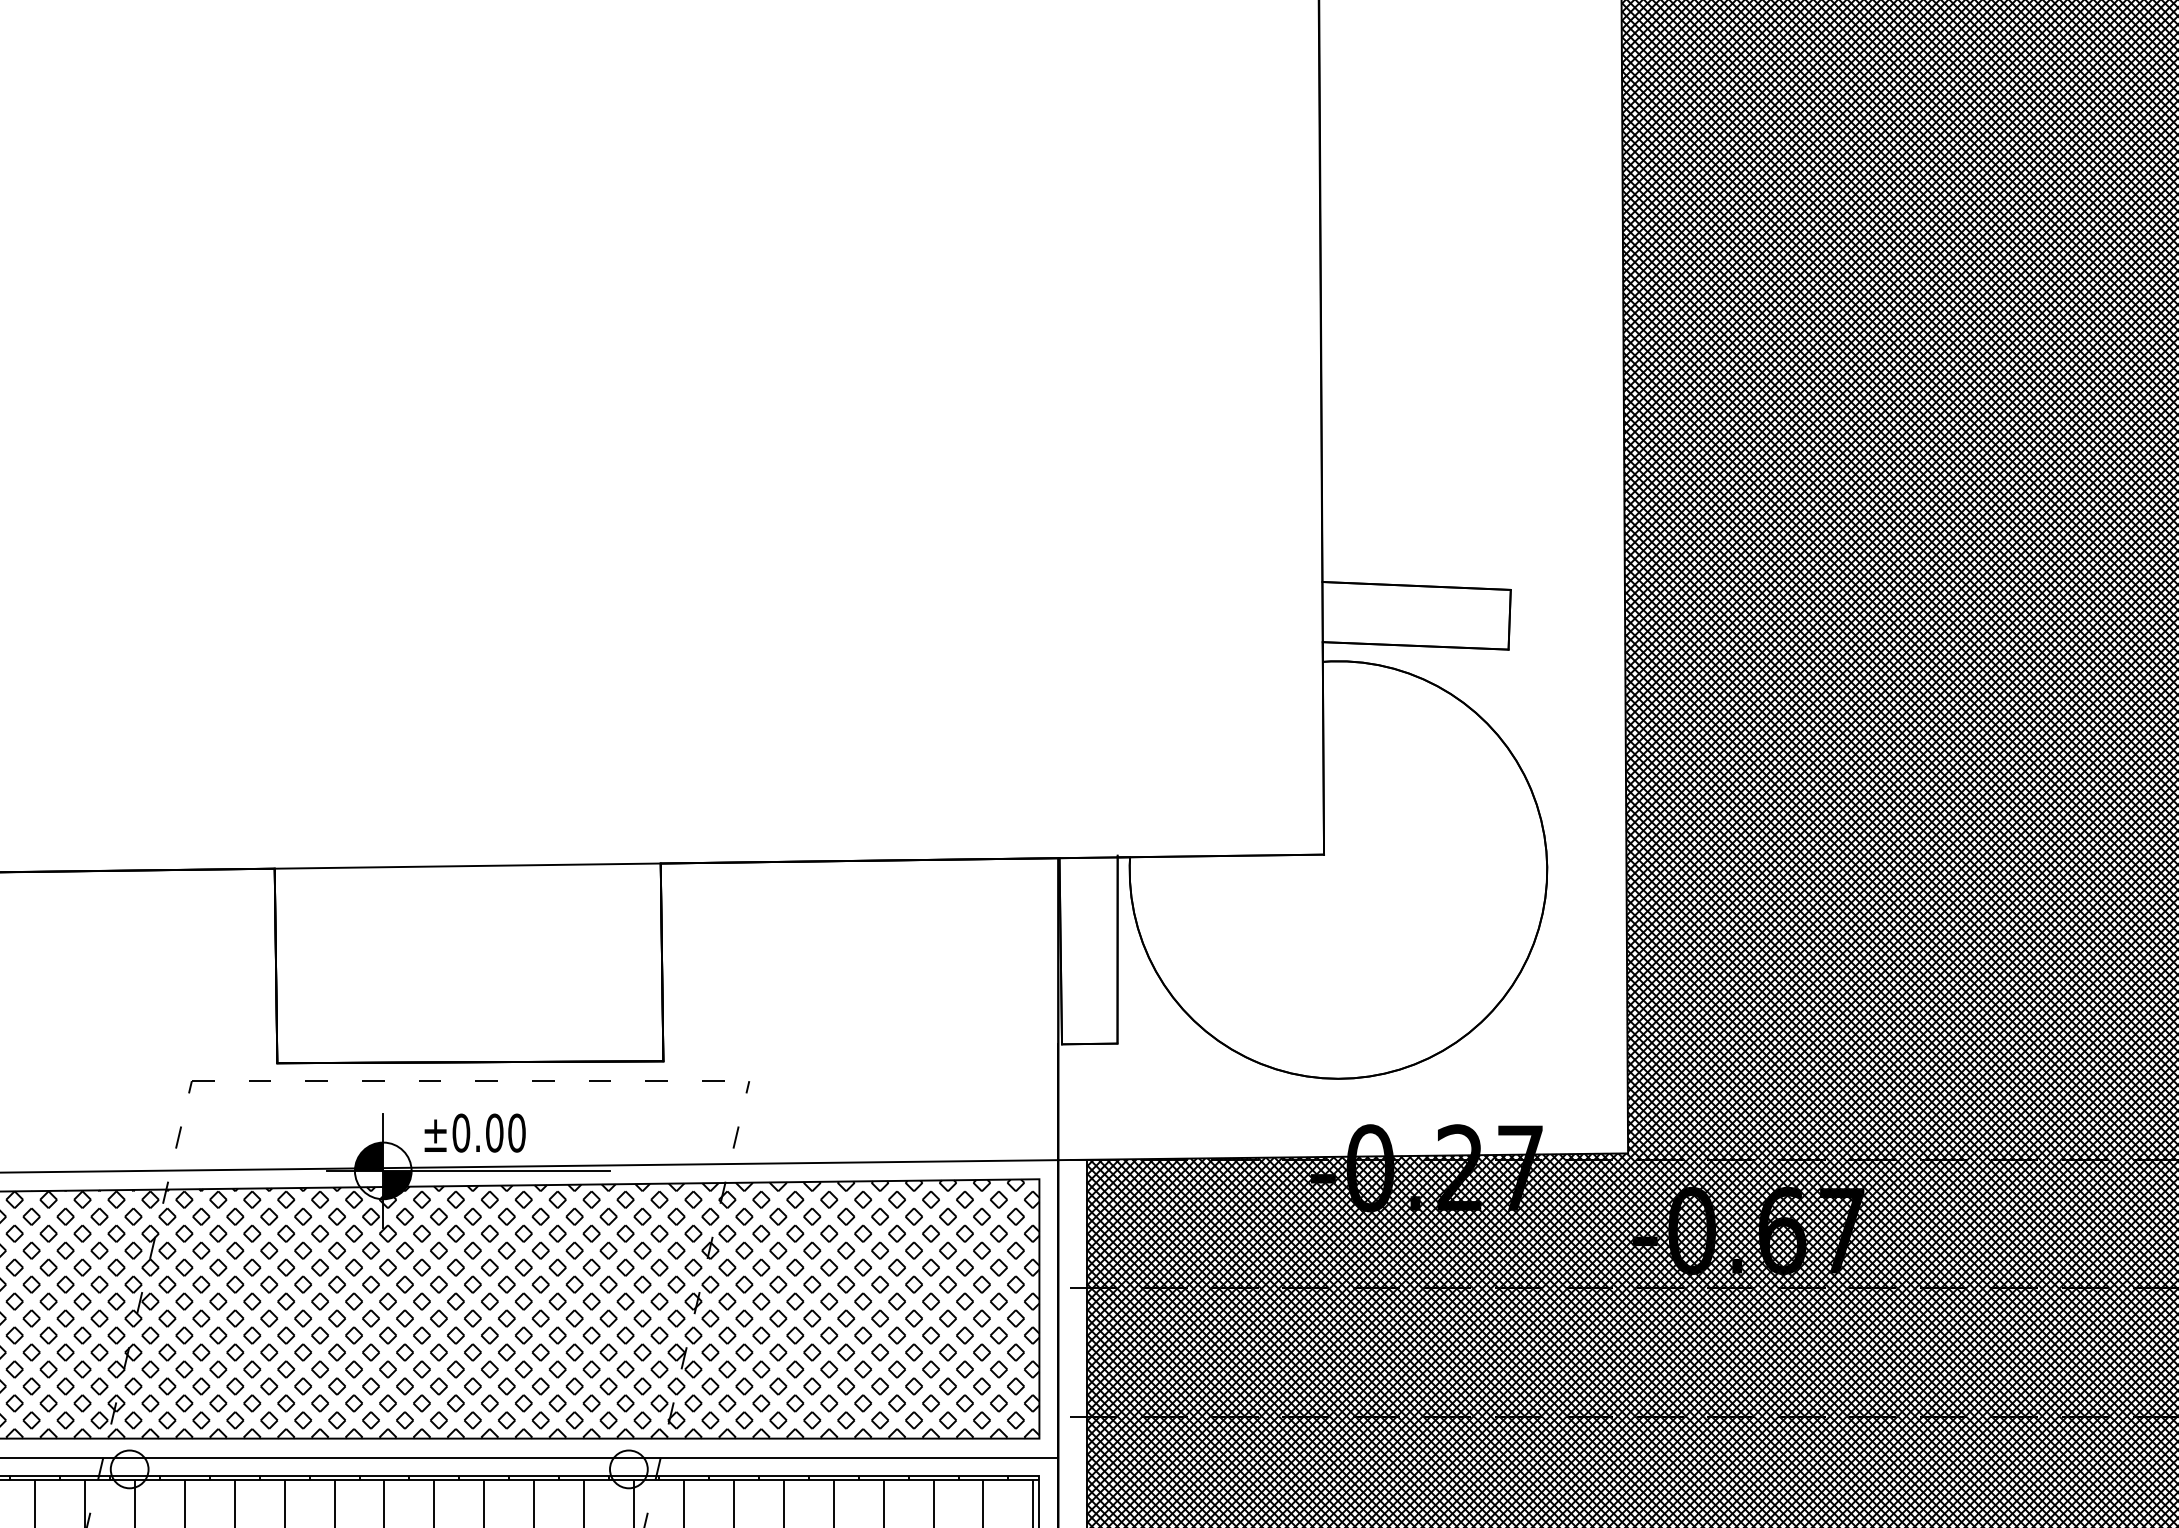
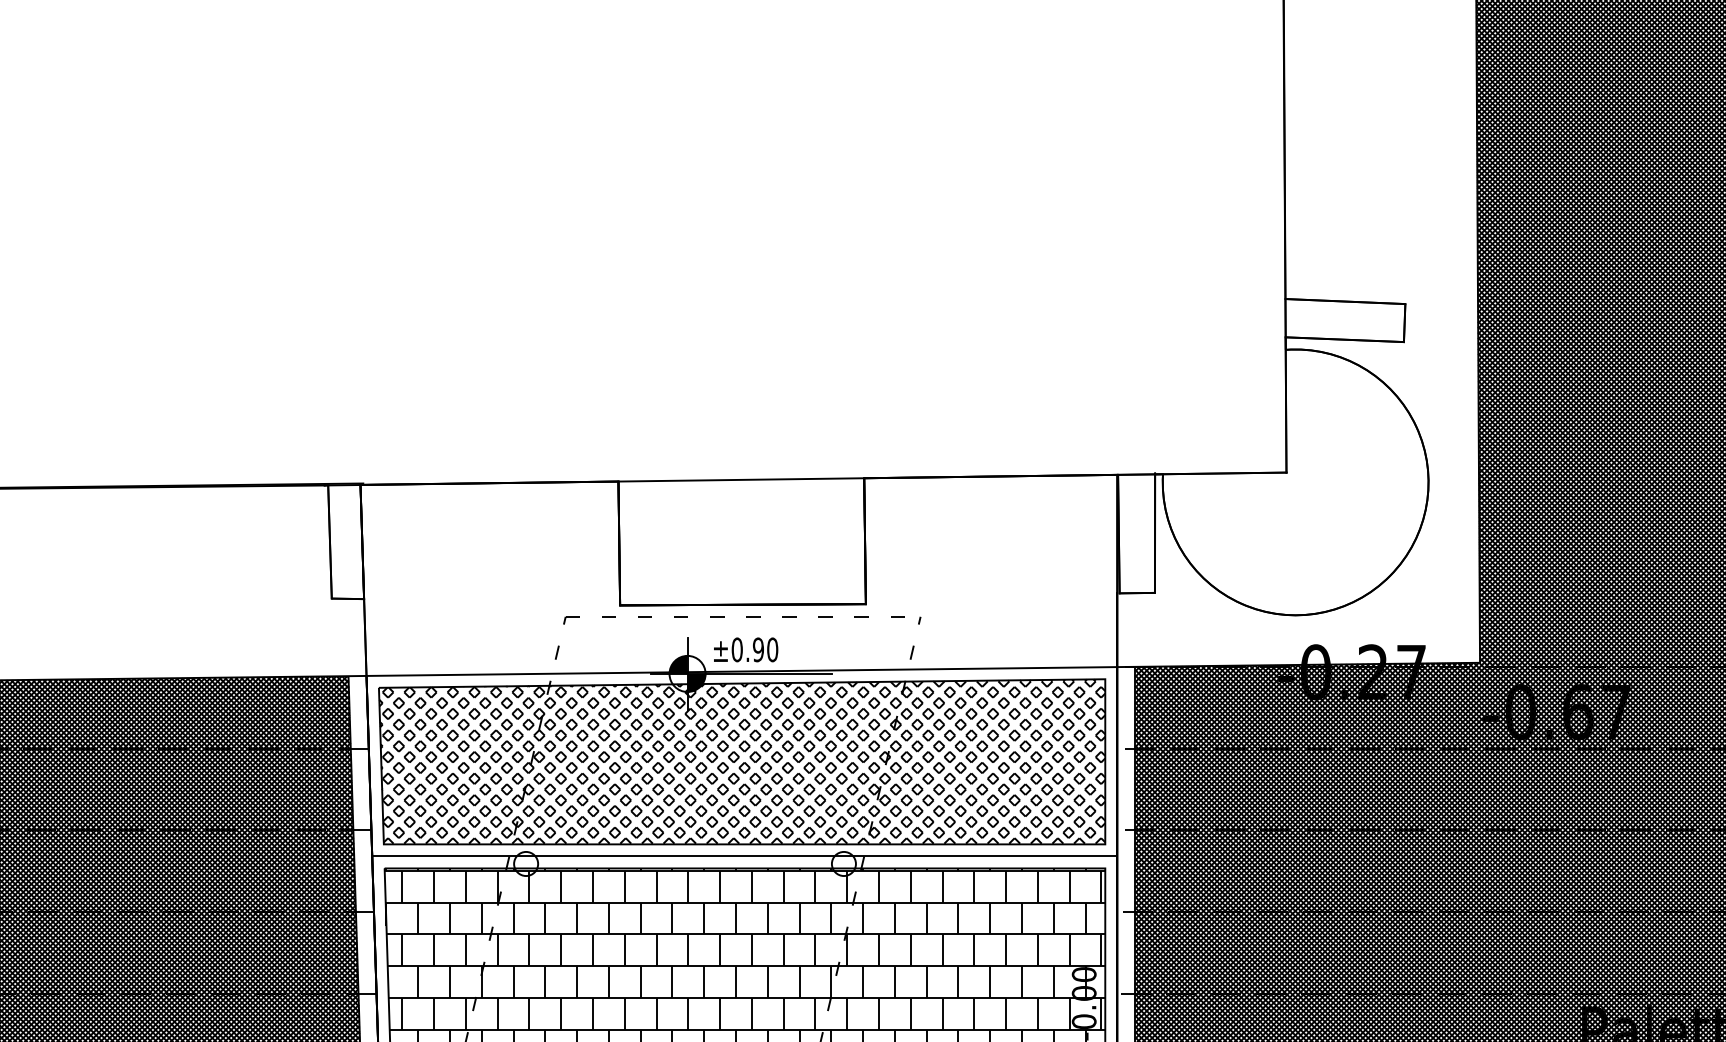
text: (494, 1134) -> (758, 650), ±0.00 -> ±0.90

